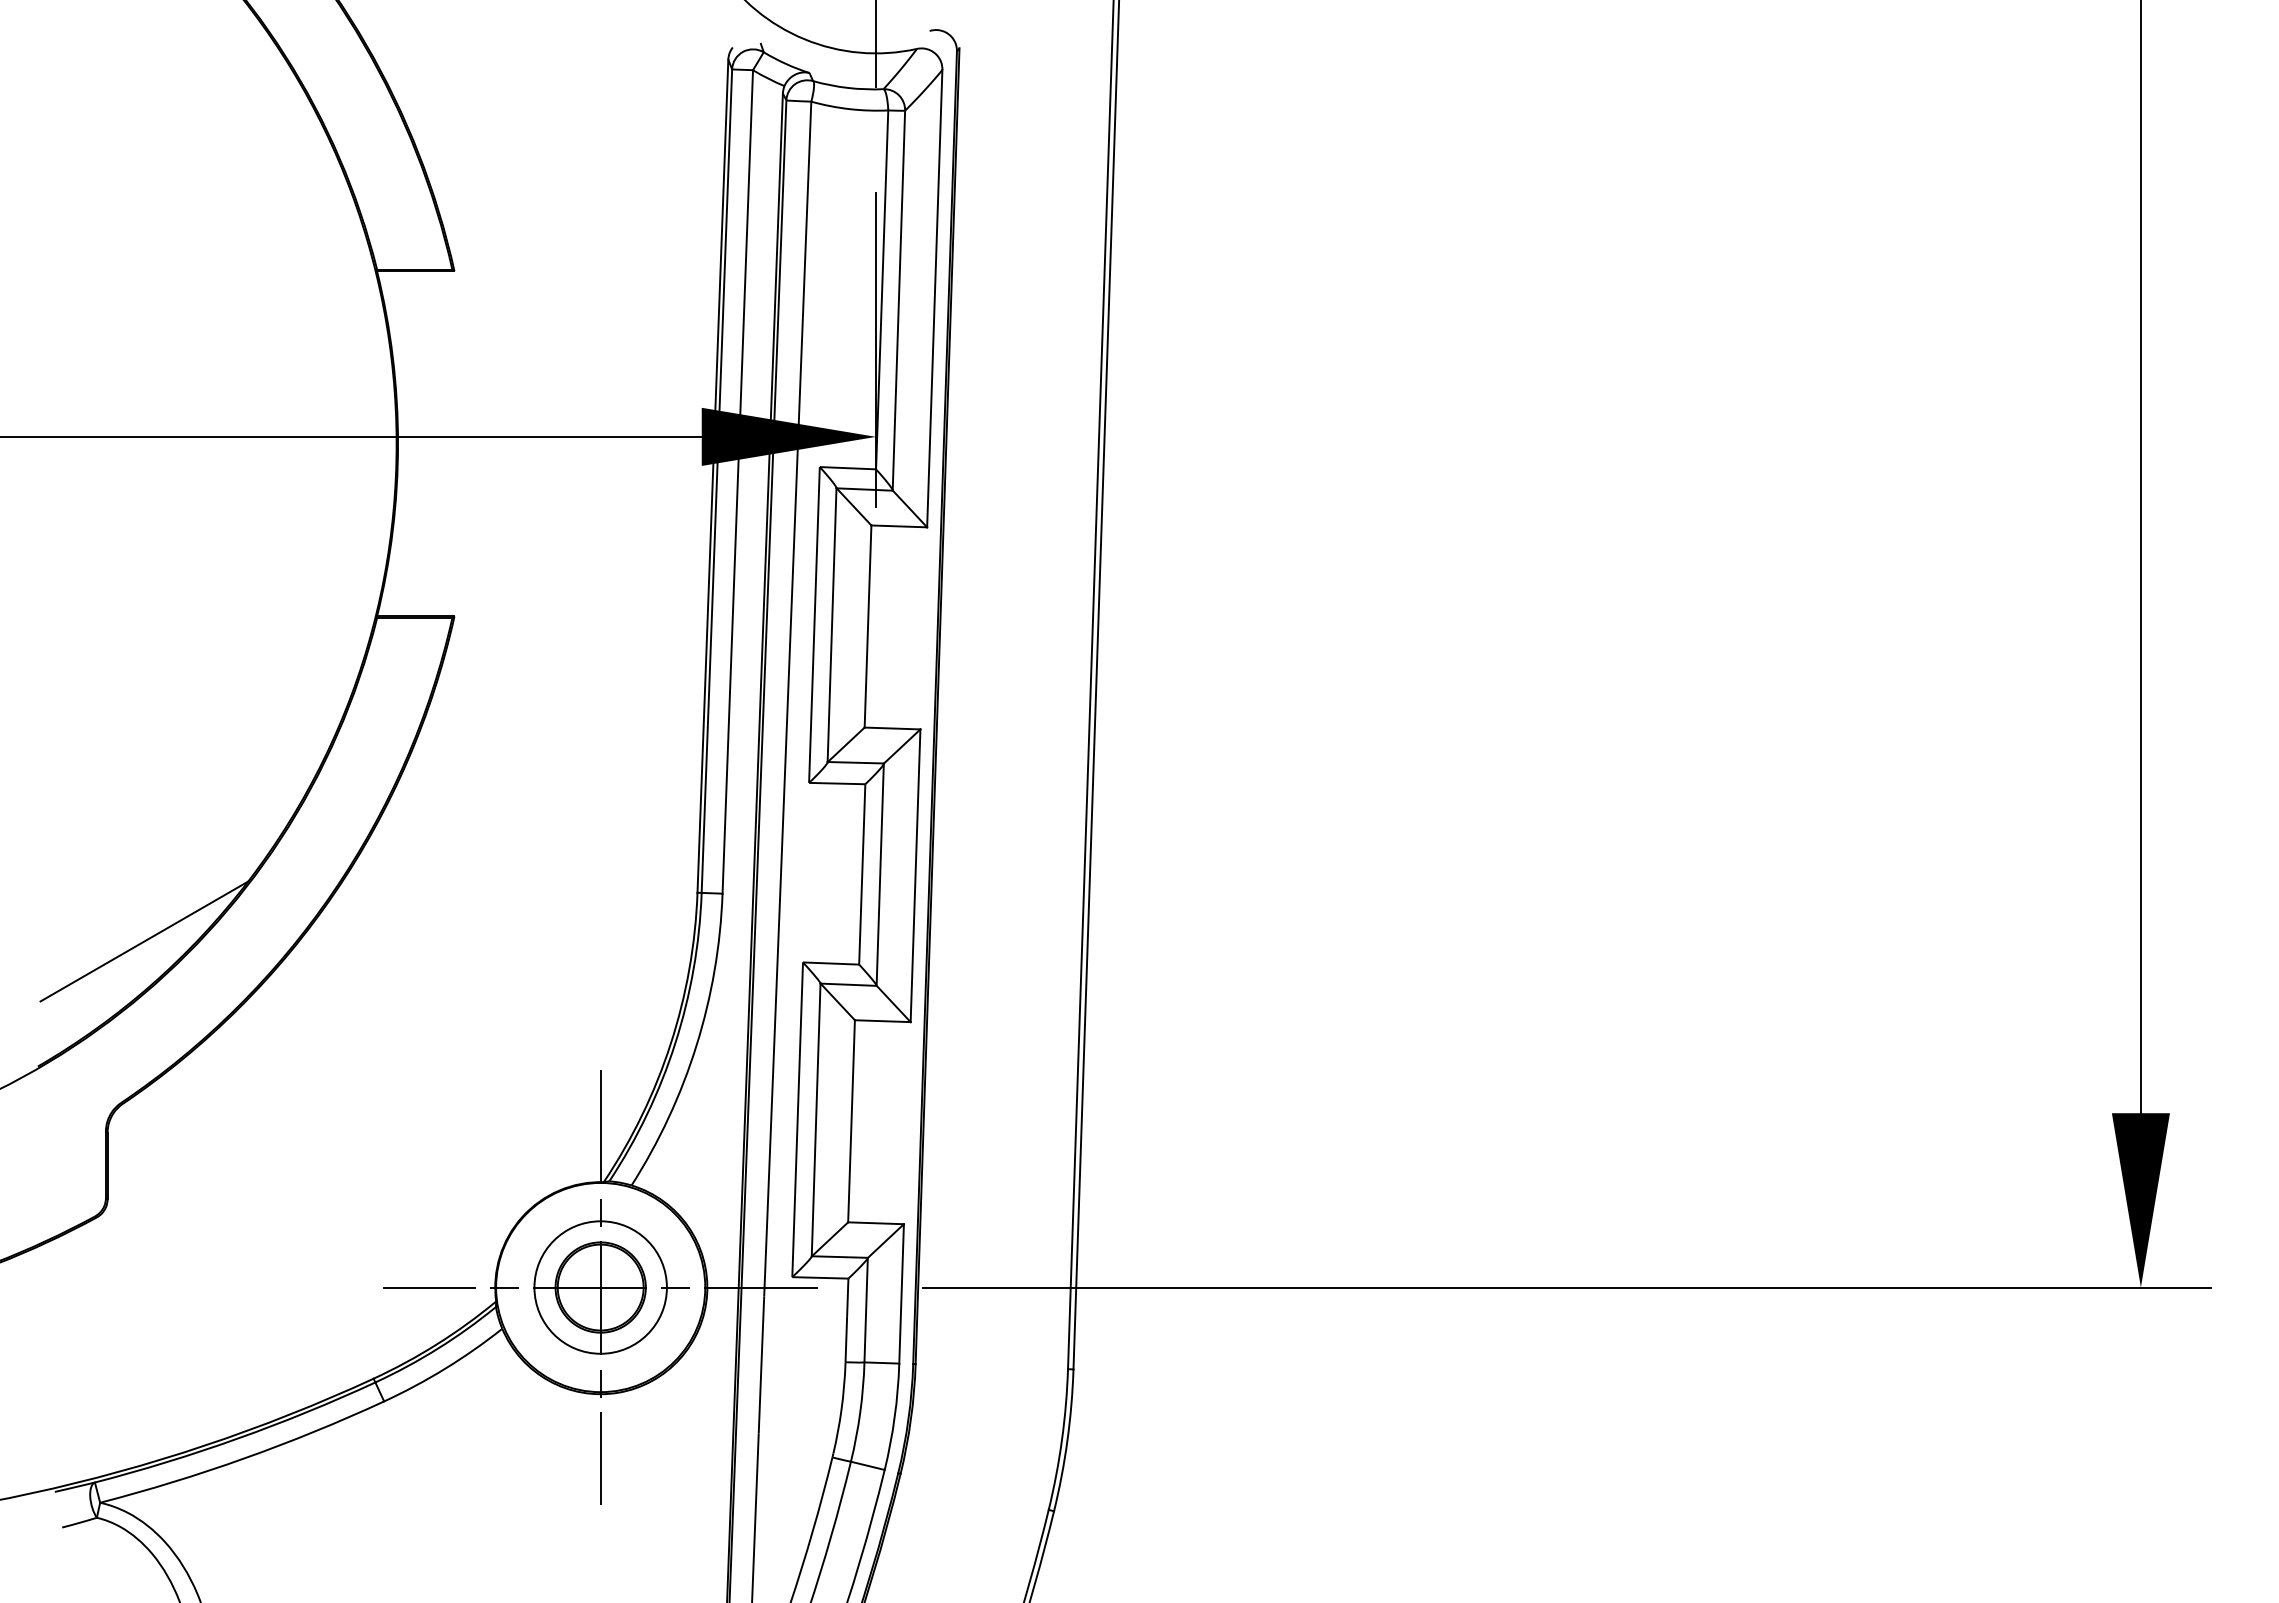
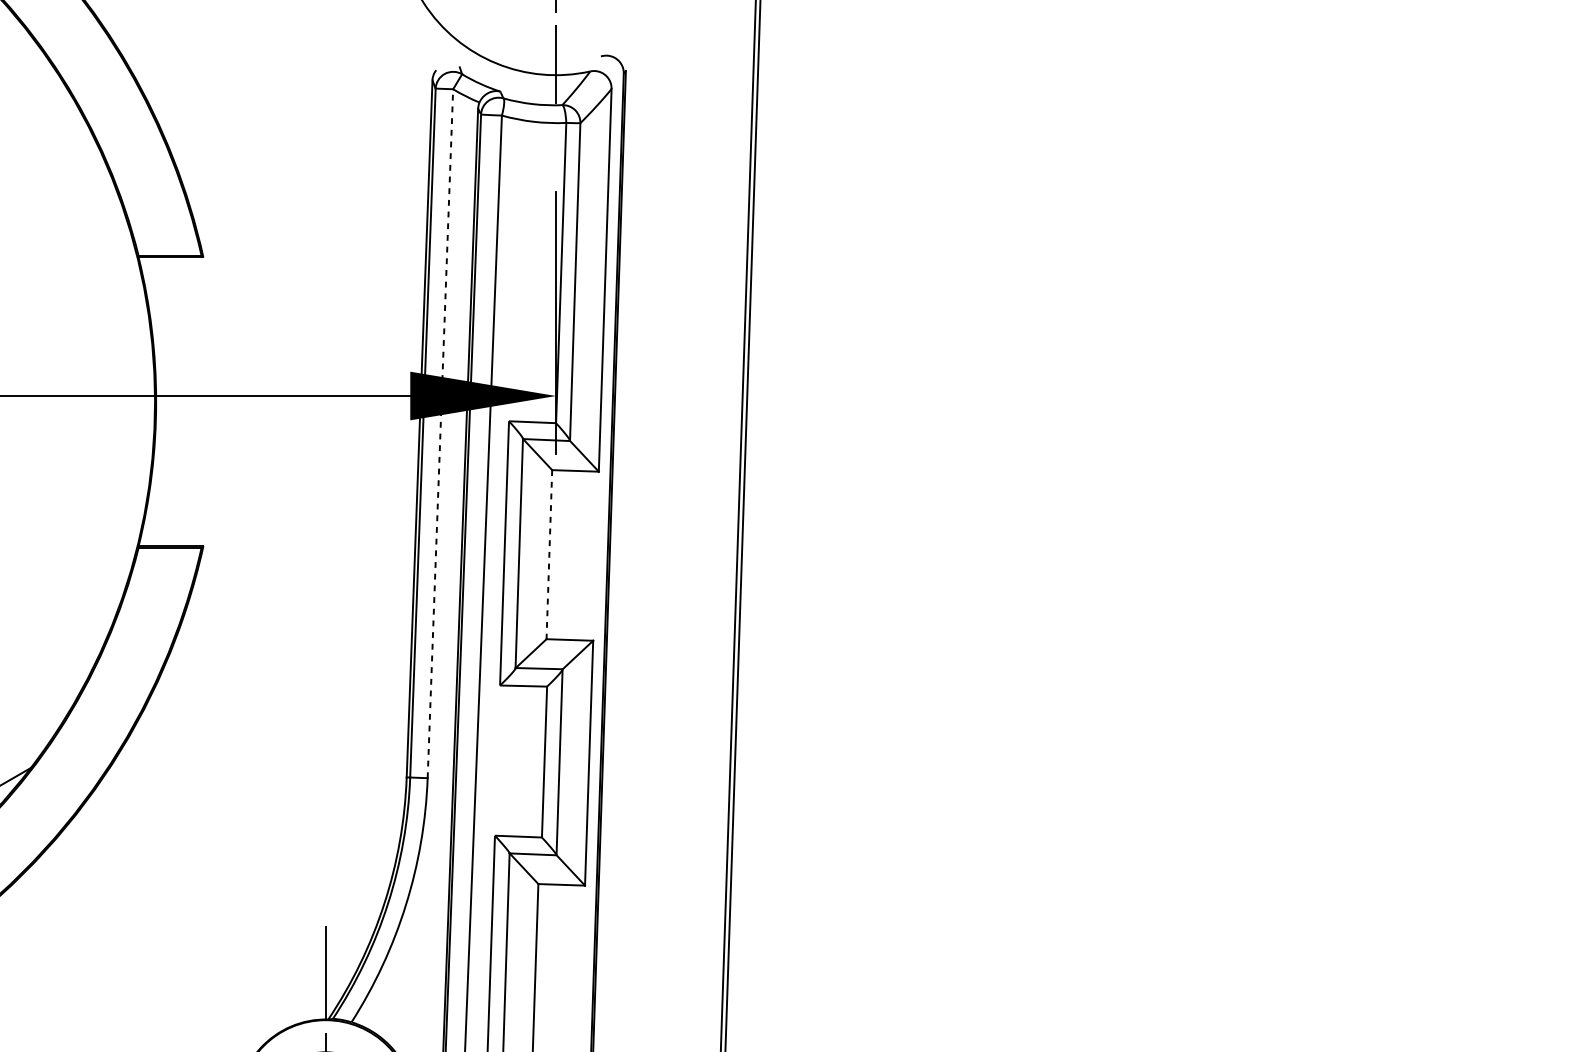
line: (737, 481) -> (440, 433), solid -> dashed
line: (868, 627) -> (549, 555), solid -> dashed

